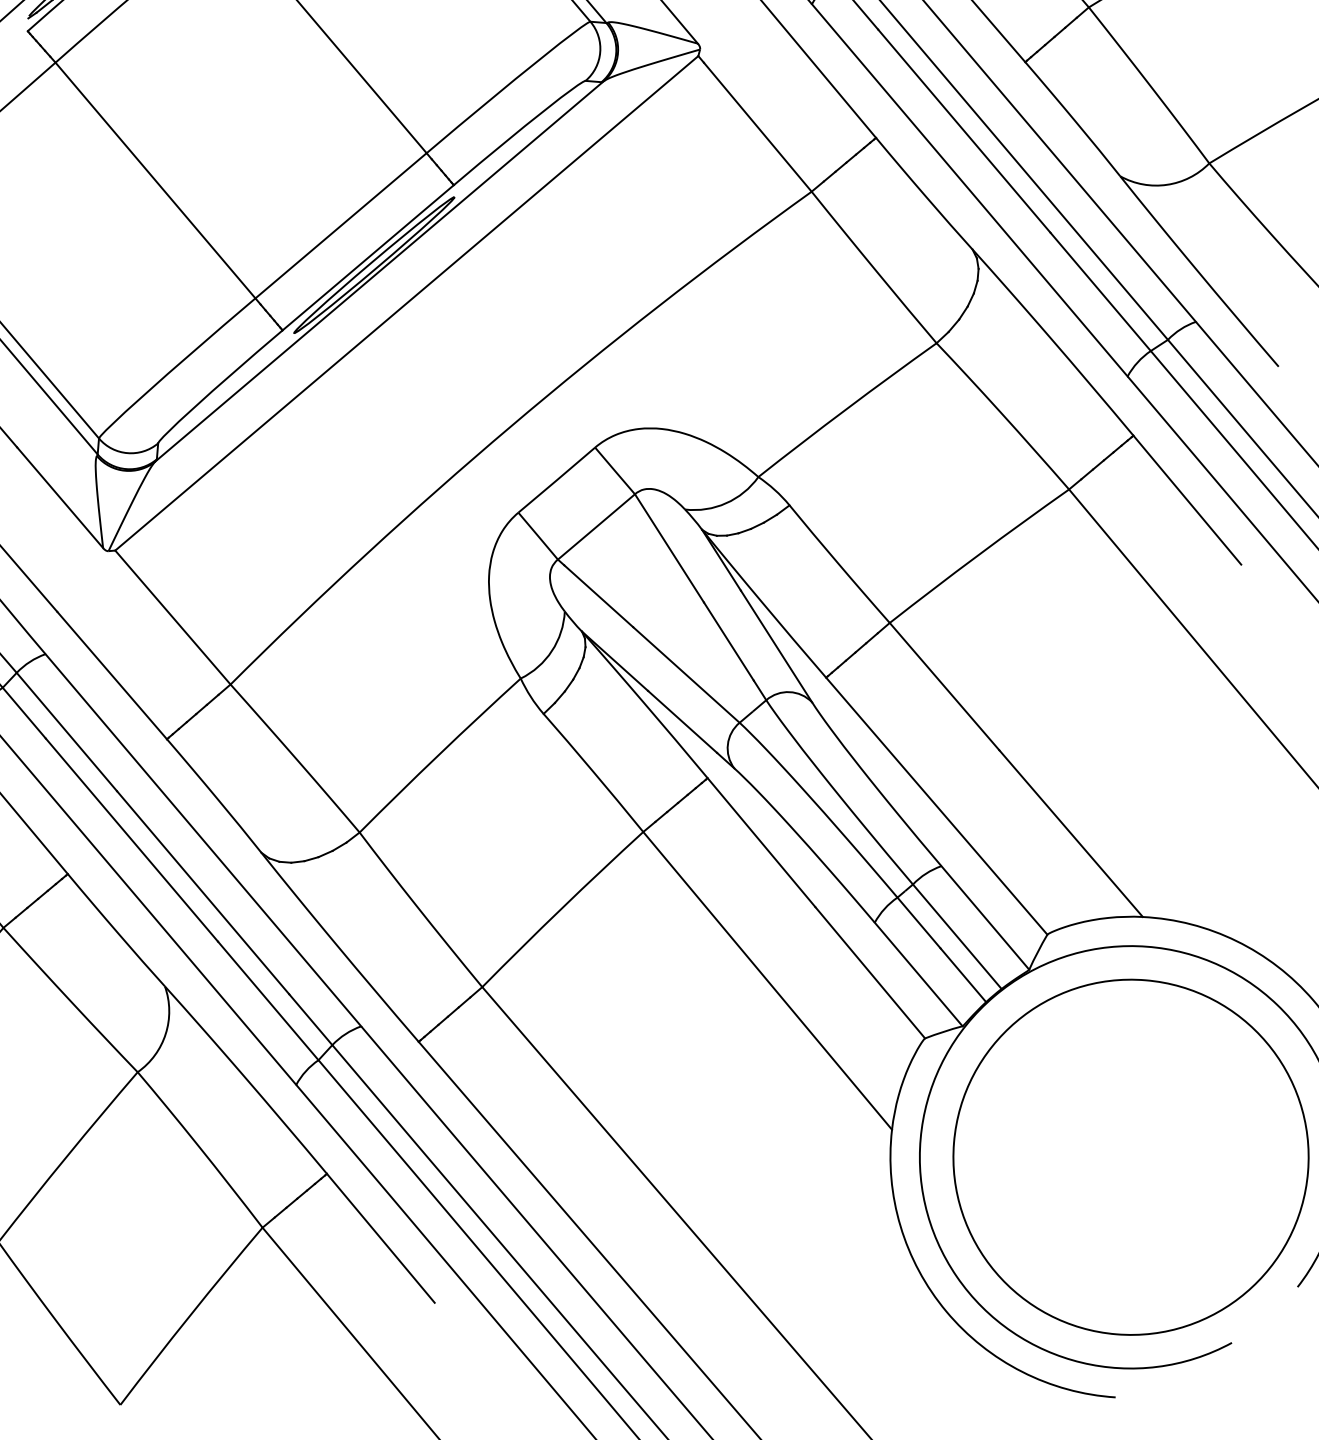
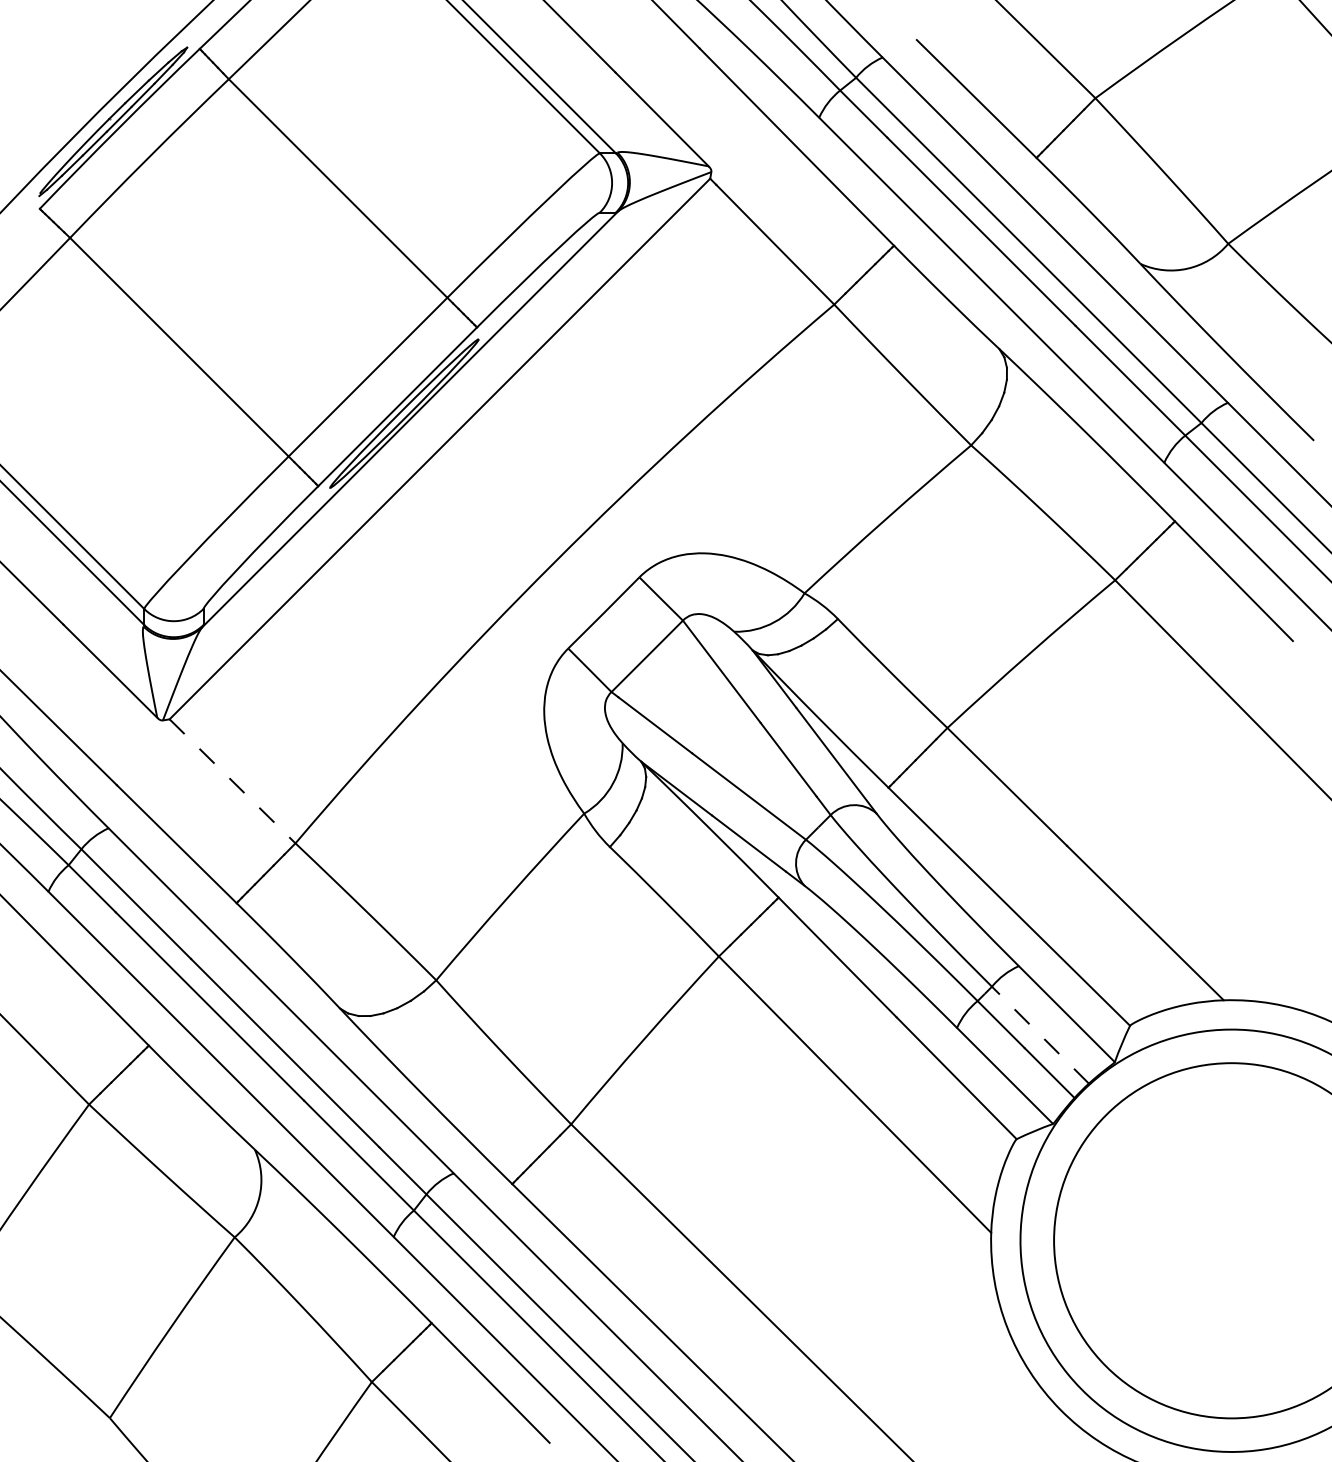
line: (172, 617) -> (232, 781), solid -> dashed
line: (957, 937) -> (1040, 1035), solid -> dashed

